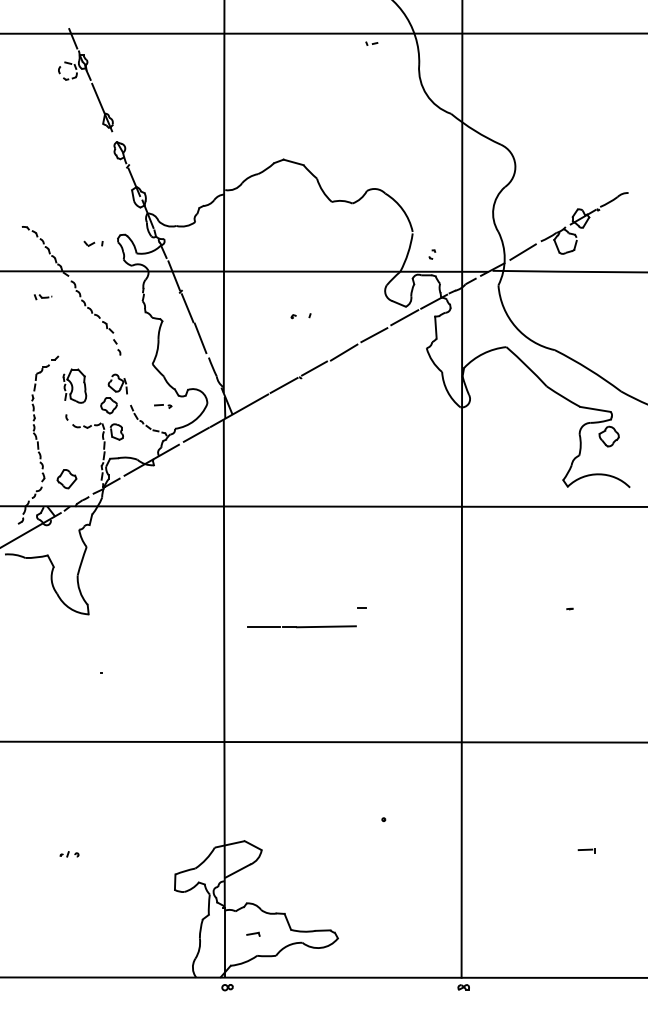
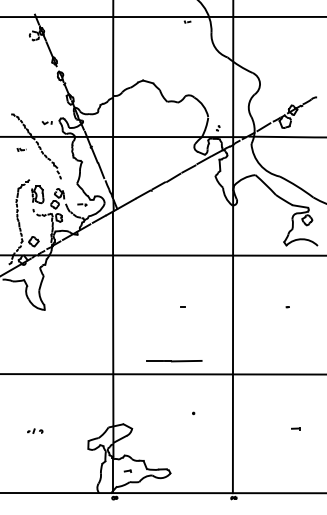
part: (300, 316) -> (151, 159), removed
line: (302, 627) -> (174, 361), moved
part: (68, 853) -> (34, 430), size x1.6

